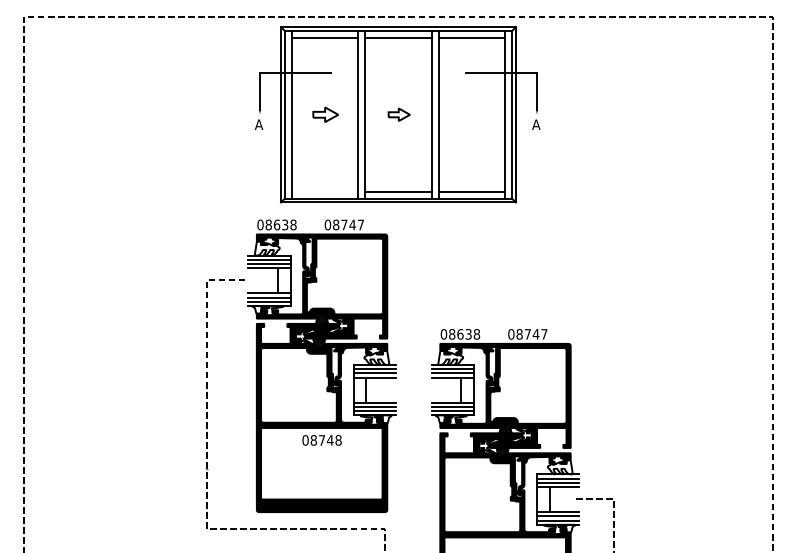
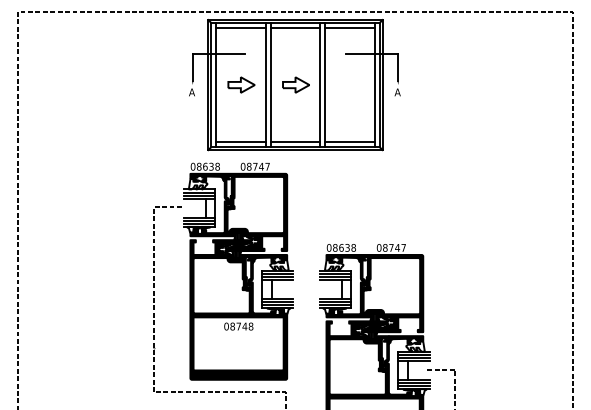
part: (325, 114) -> (241, 84), size x1.43
part: (398, 114) -> (295, 84), size x1.67
line: (324, 192) -> (240, 142), added

